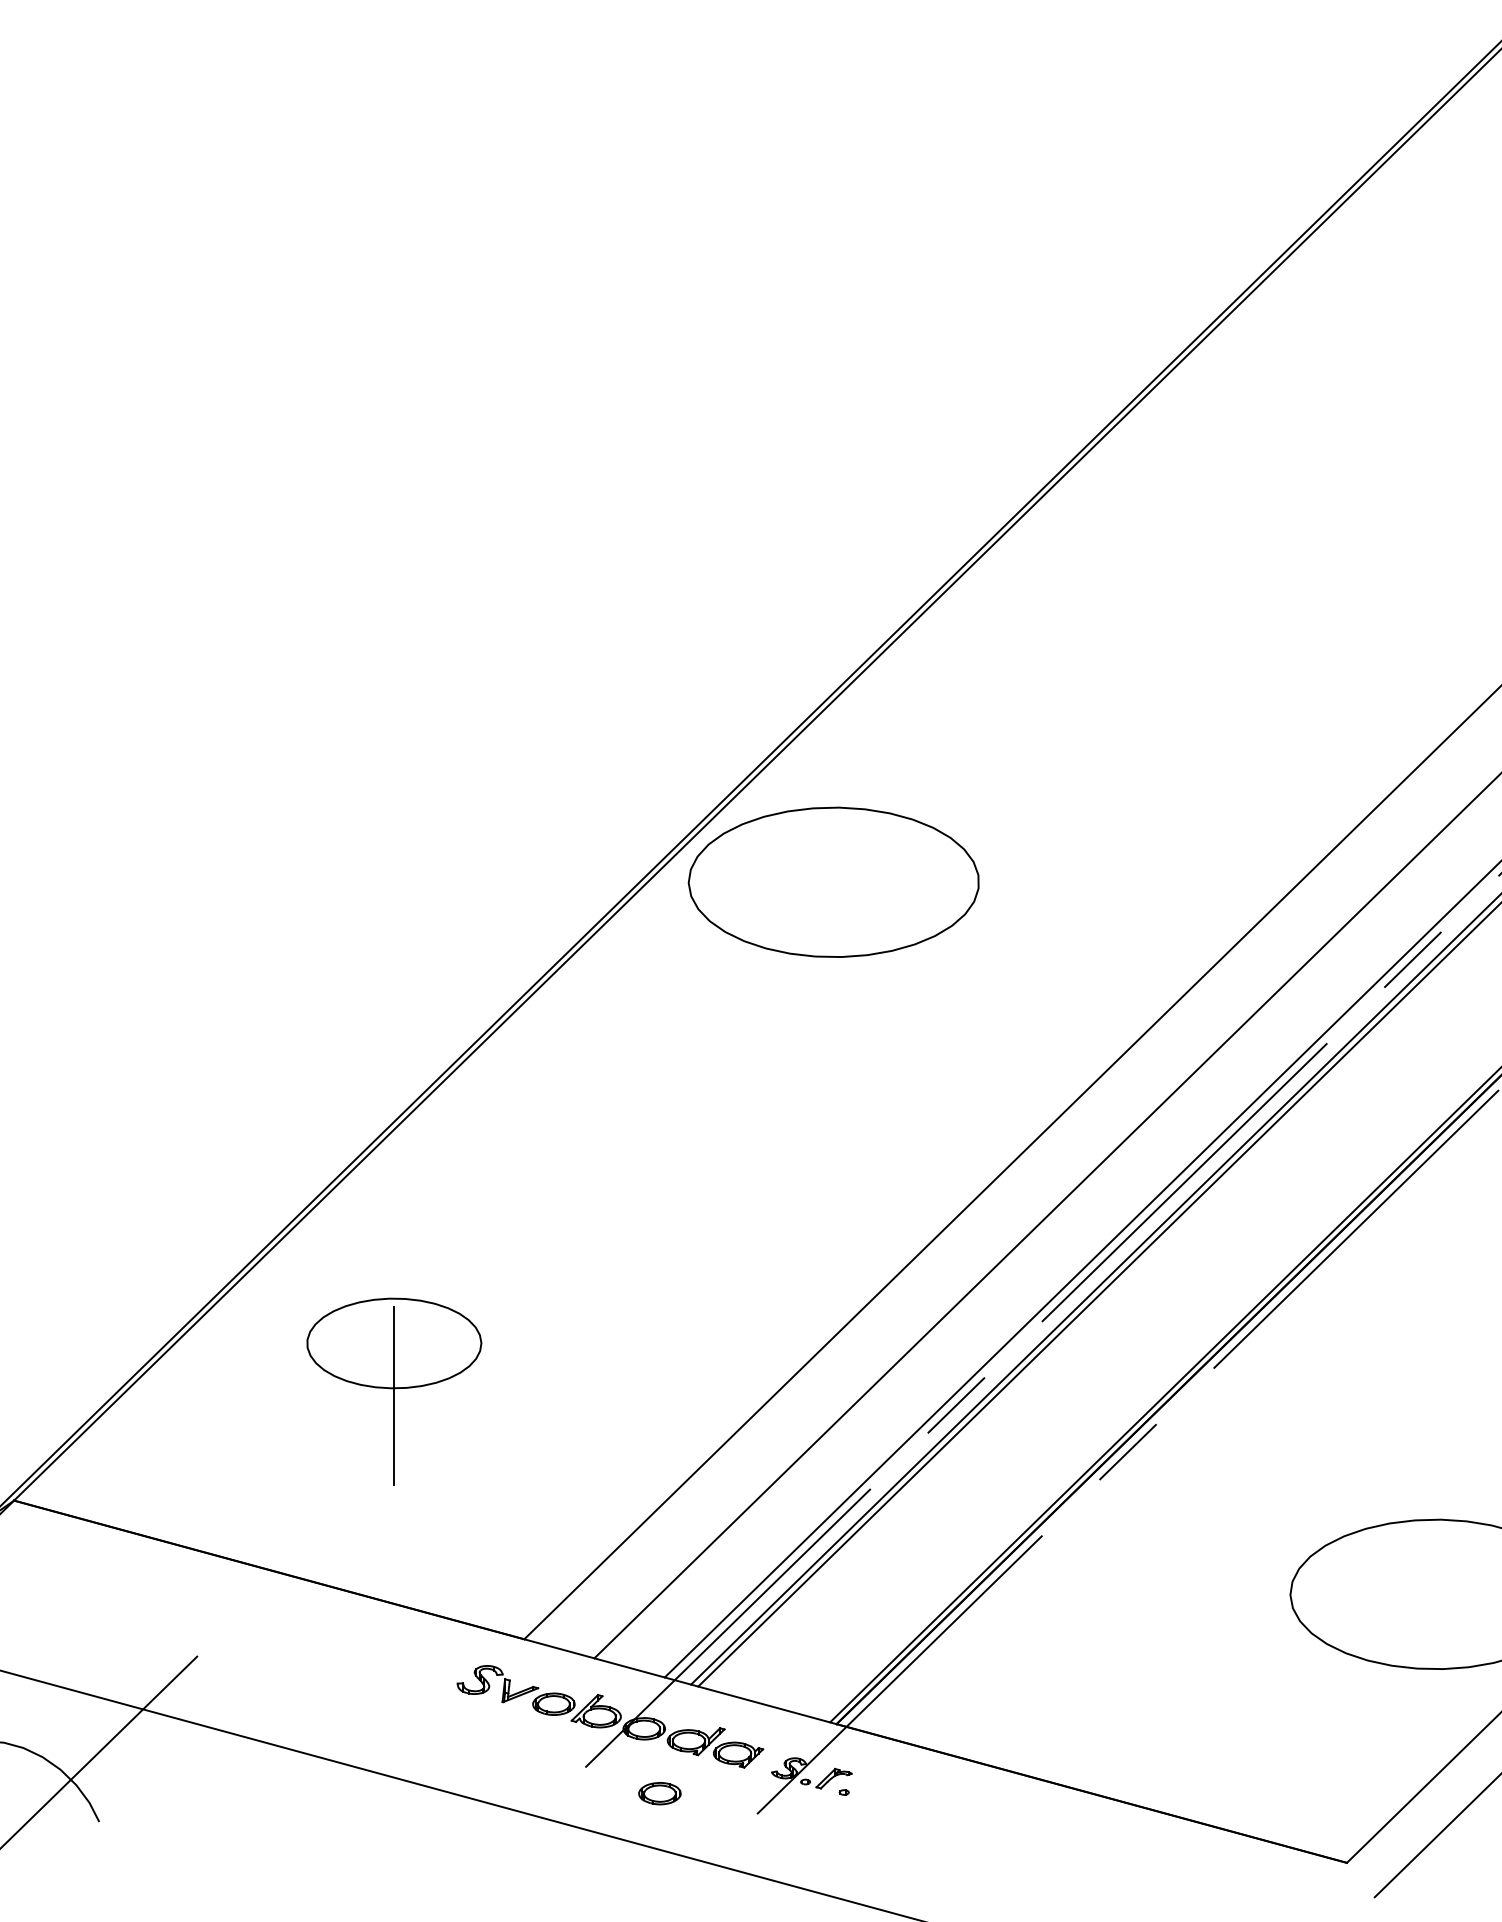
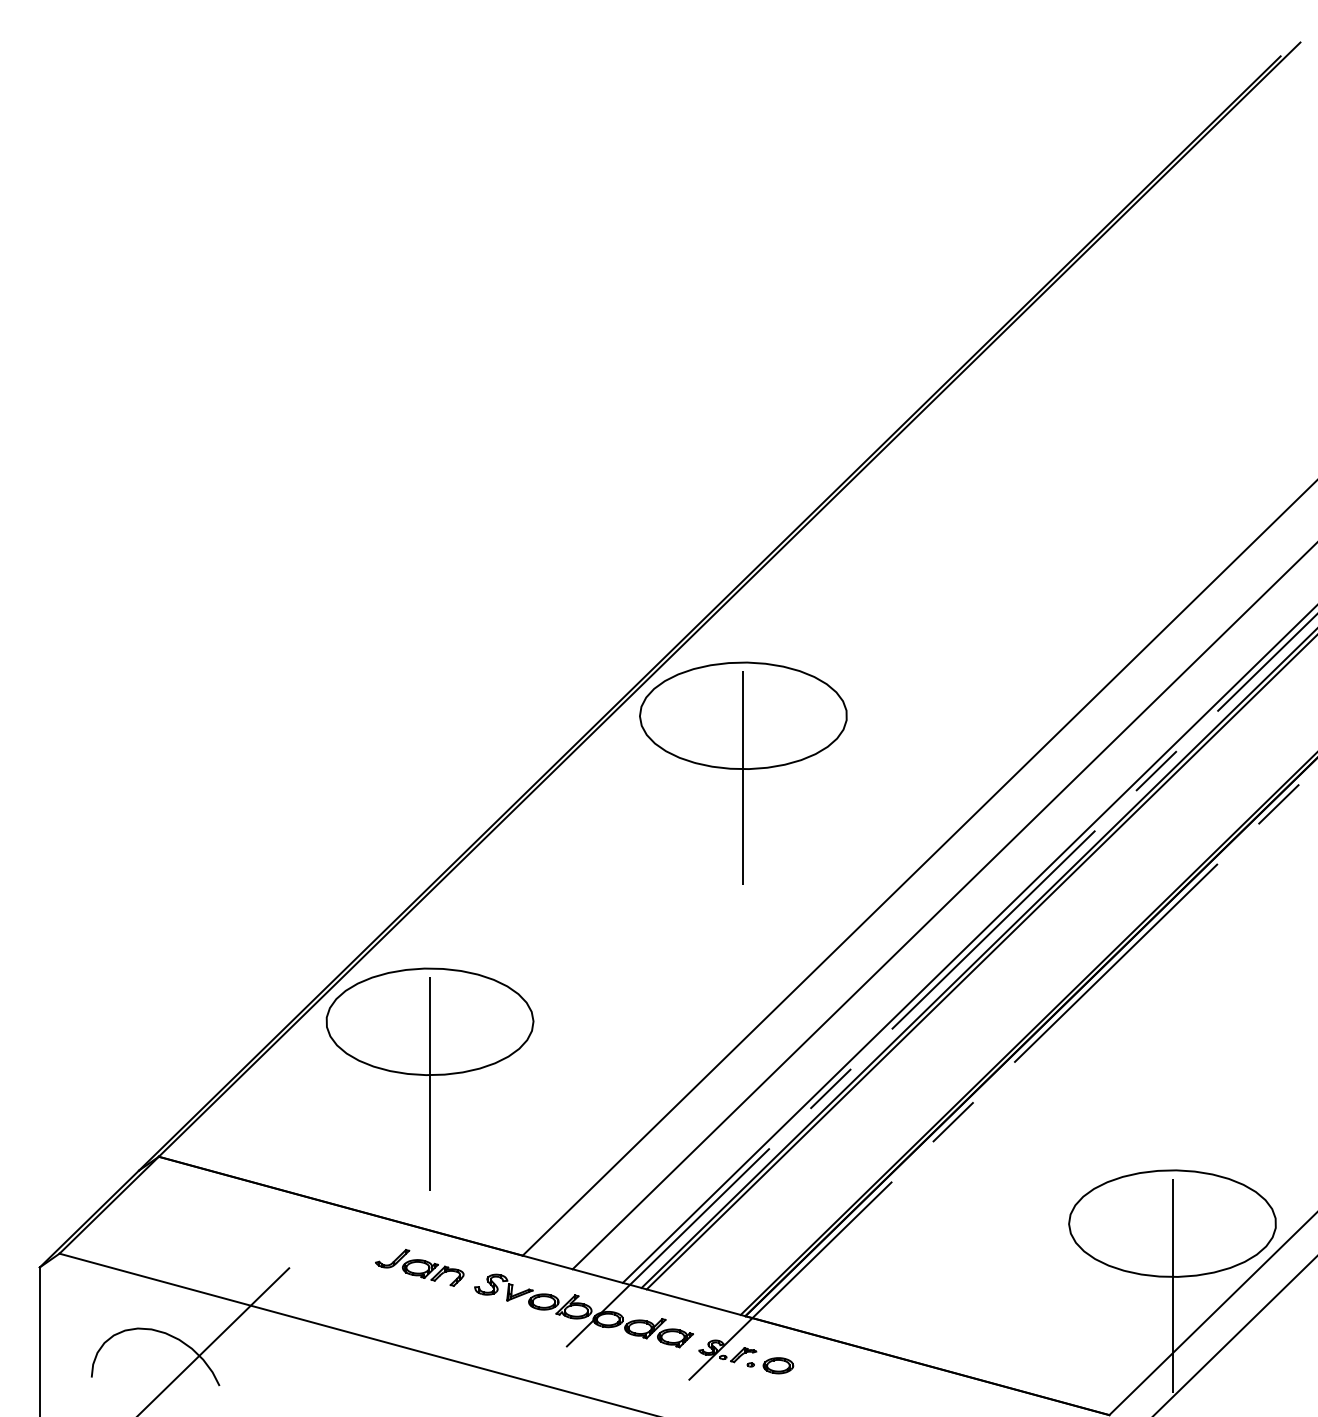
line: (833, 970) -> (743, 778), added
part: (393, 1390) -> (429, 1078), size x1.67
part: (379, 1655) -> (419, 1267), added
line: (1435, 1681) -> (1172, 1285), added
part: (660, 1793) -> (778, 1365), moved

